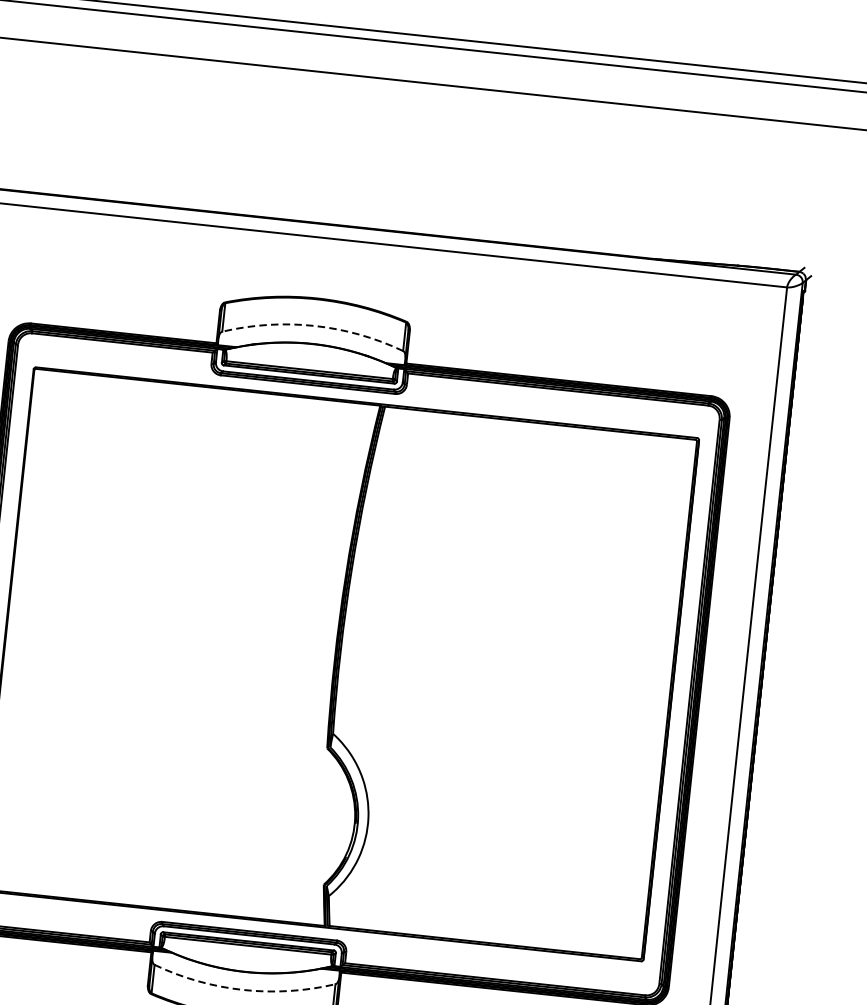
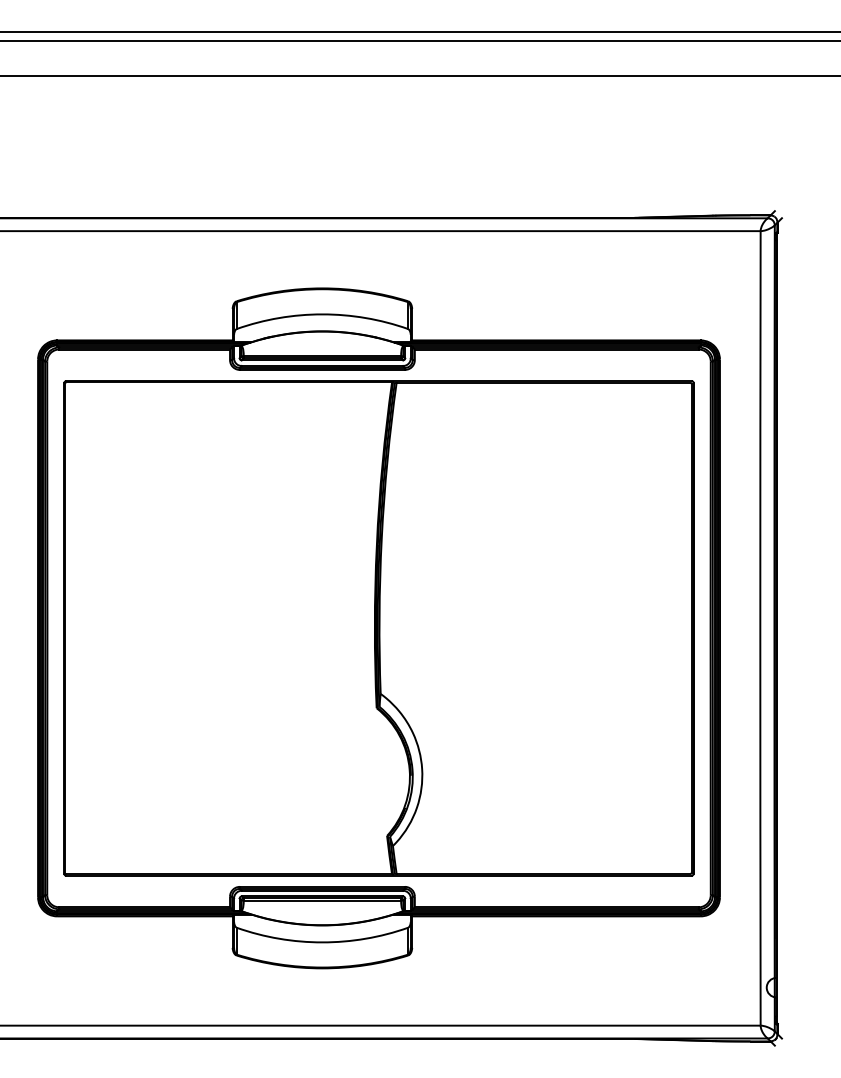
arc: (314, 326) -> (322, 314), dashed -> solid
arc: (243, 990) -> (322, 942), dashed -> solid

